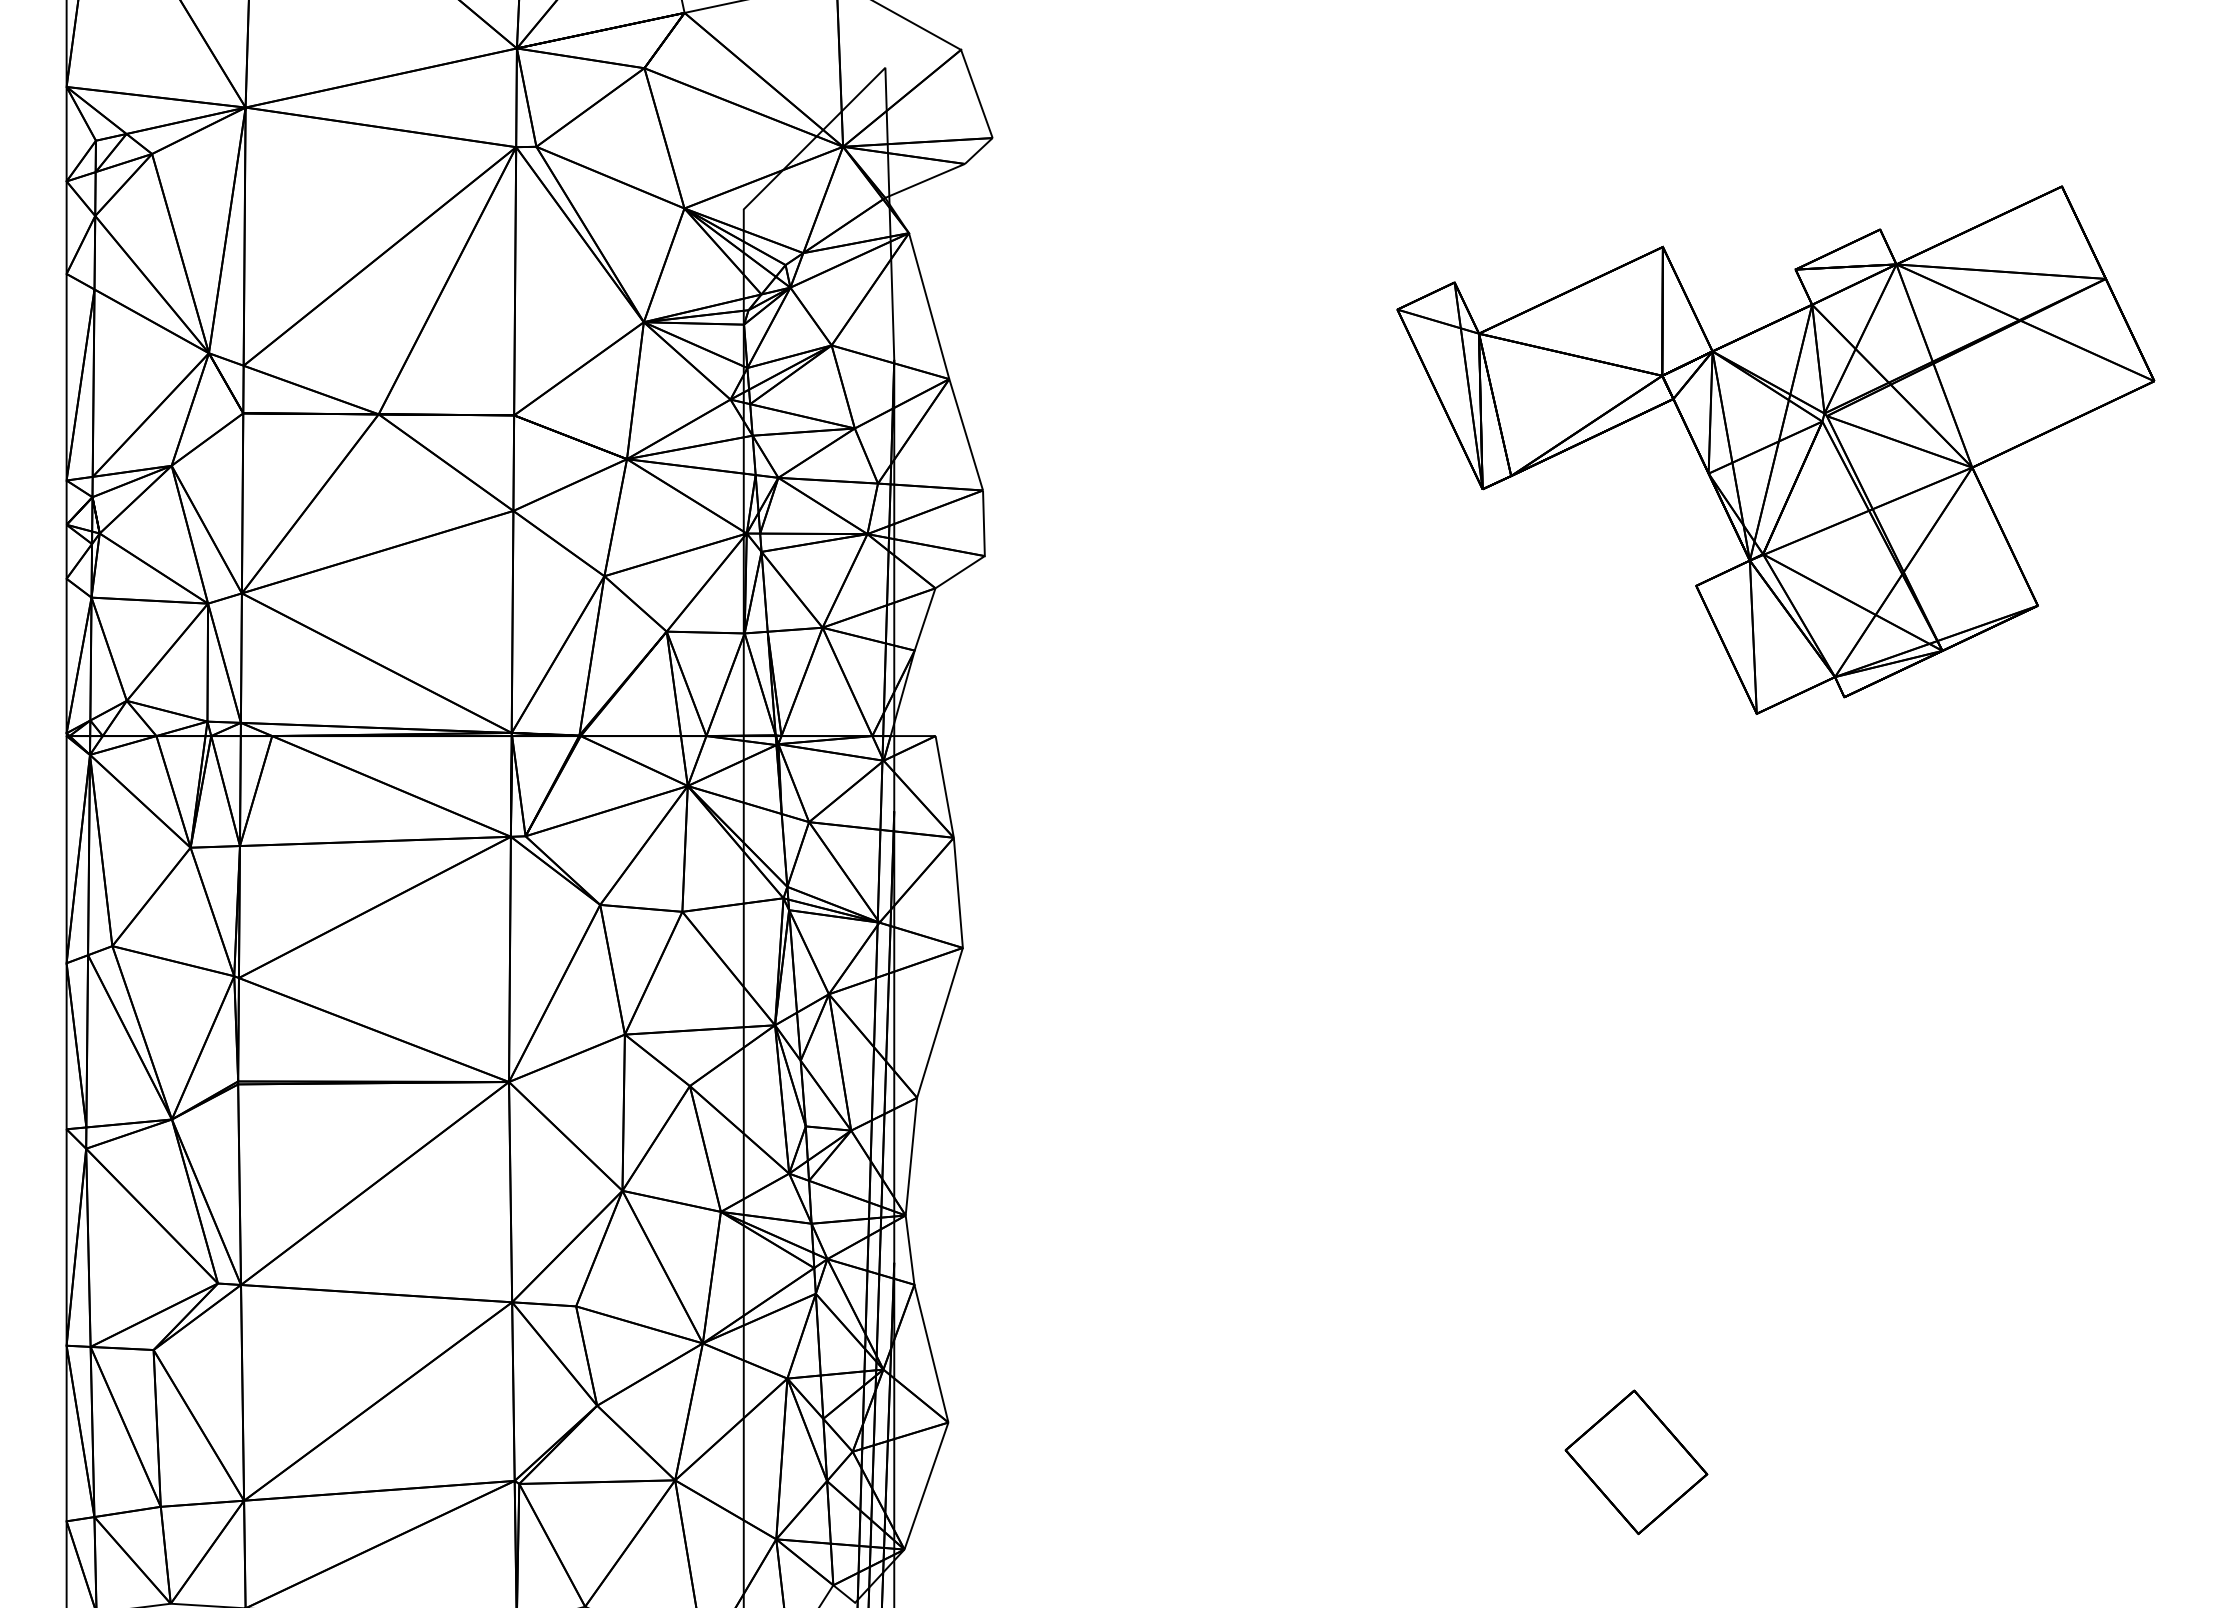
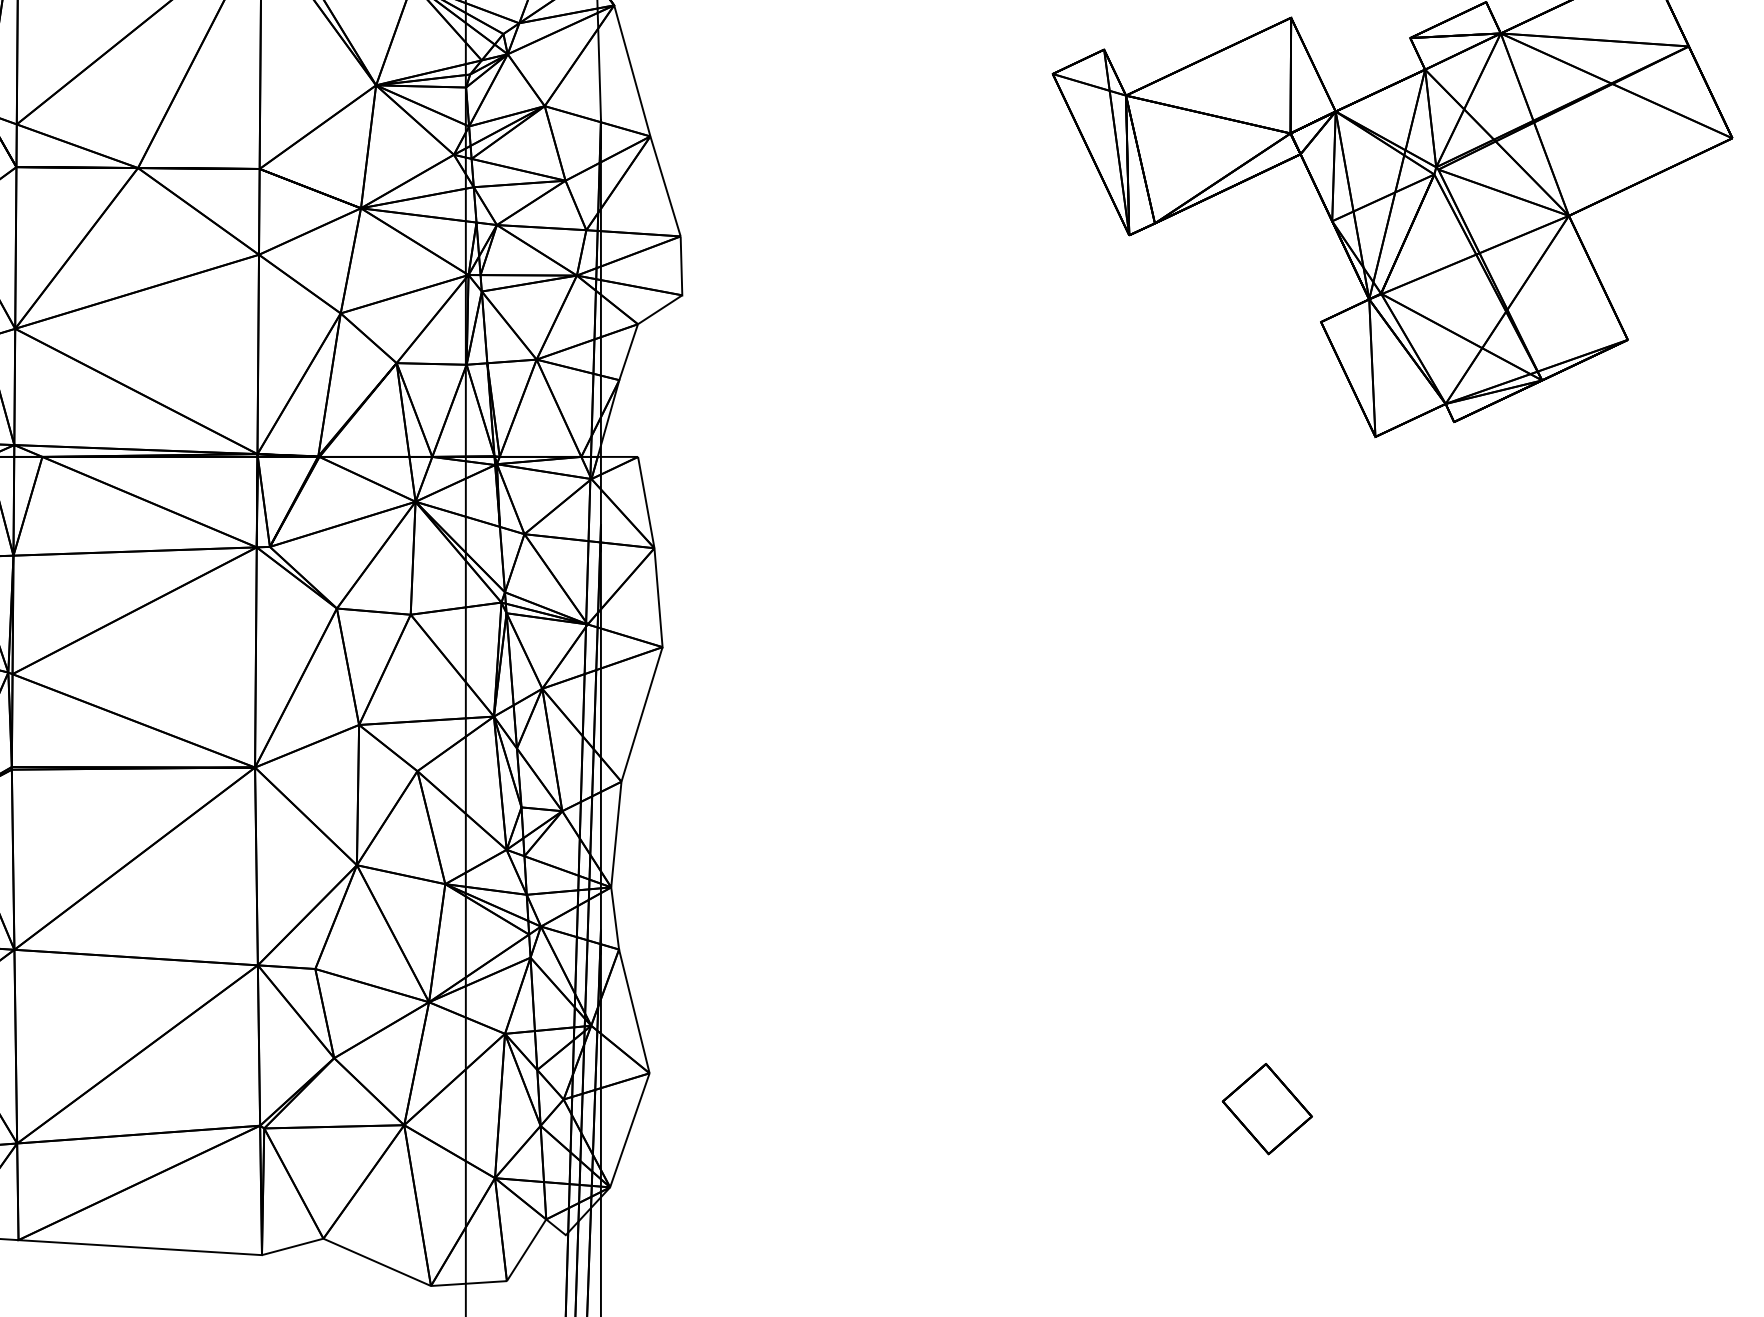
part: (1636, 1462) -> (1267, 1109), size x0.7

